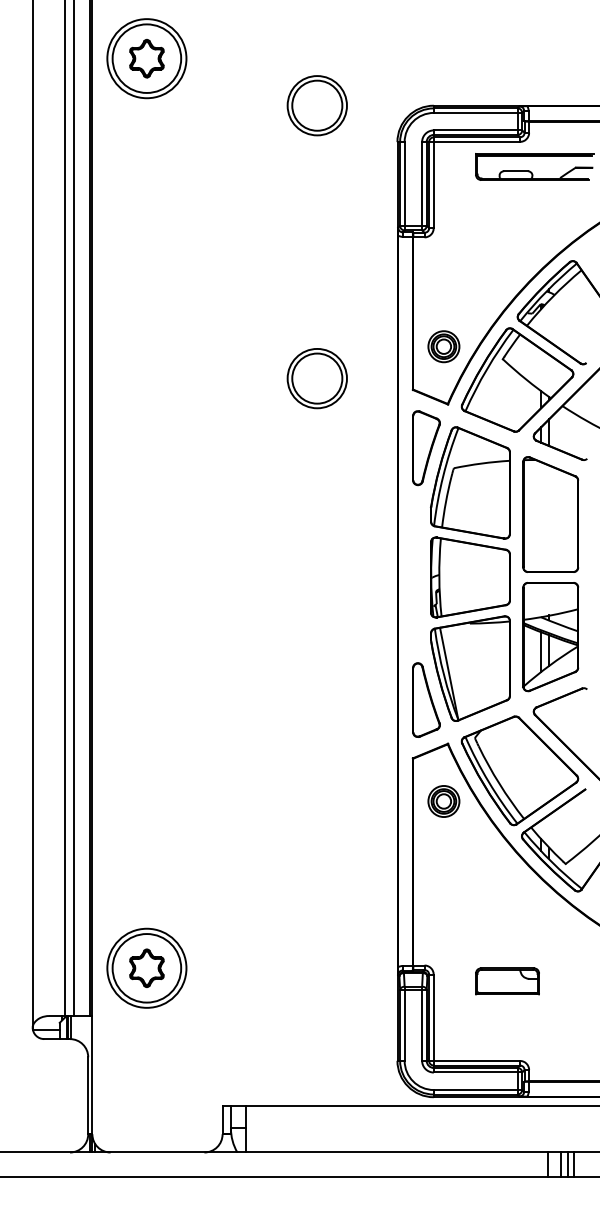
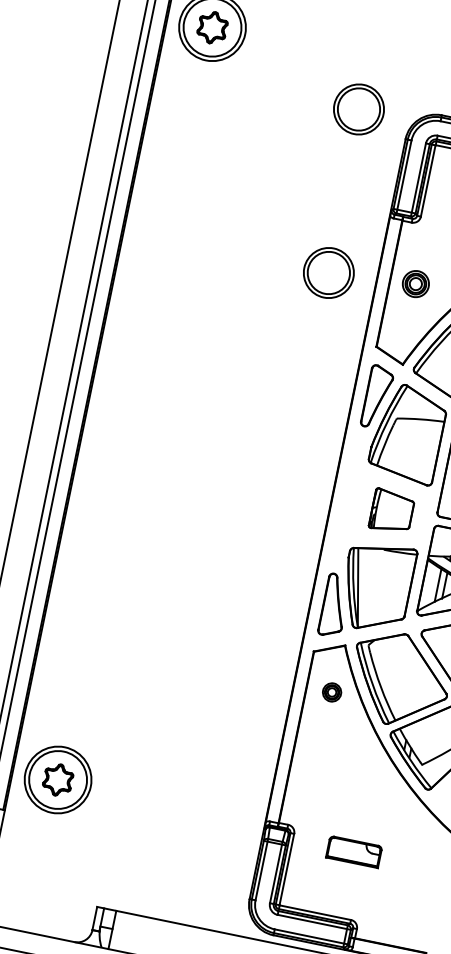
part: (316, 105) -> (358, 109), moved
part: (443, 346) -> (415, 283), moved
part: (316, 378) -> (328, 272), moved
part: (470, 577) -> (392, 511), size x0.6
part: (443, 801) -> (331, 692), size x0.7

